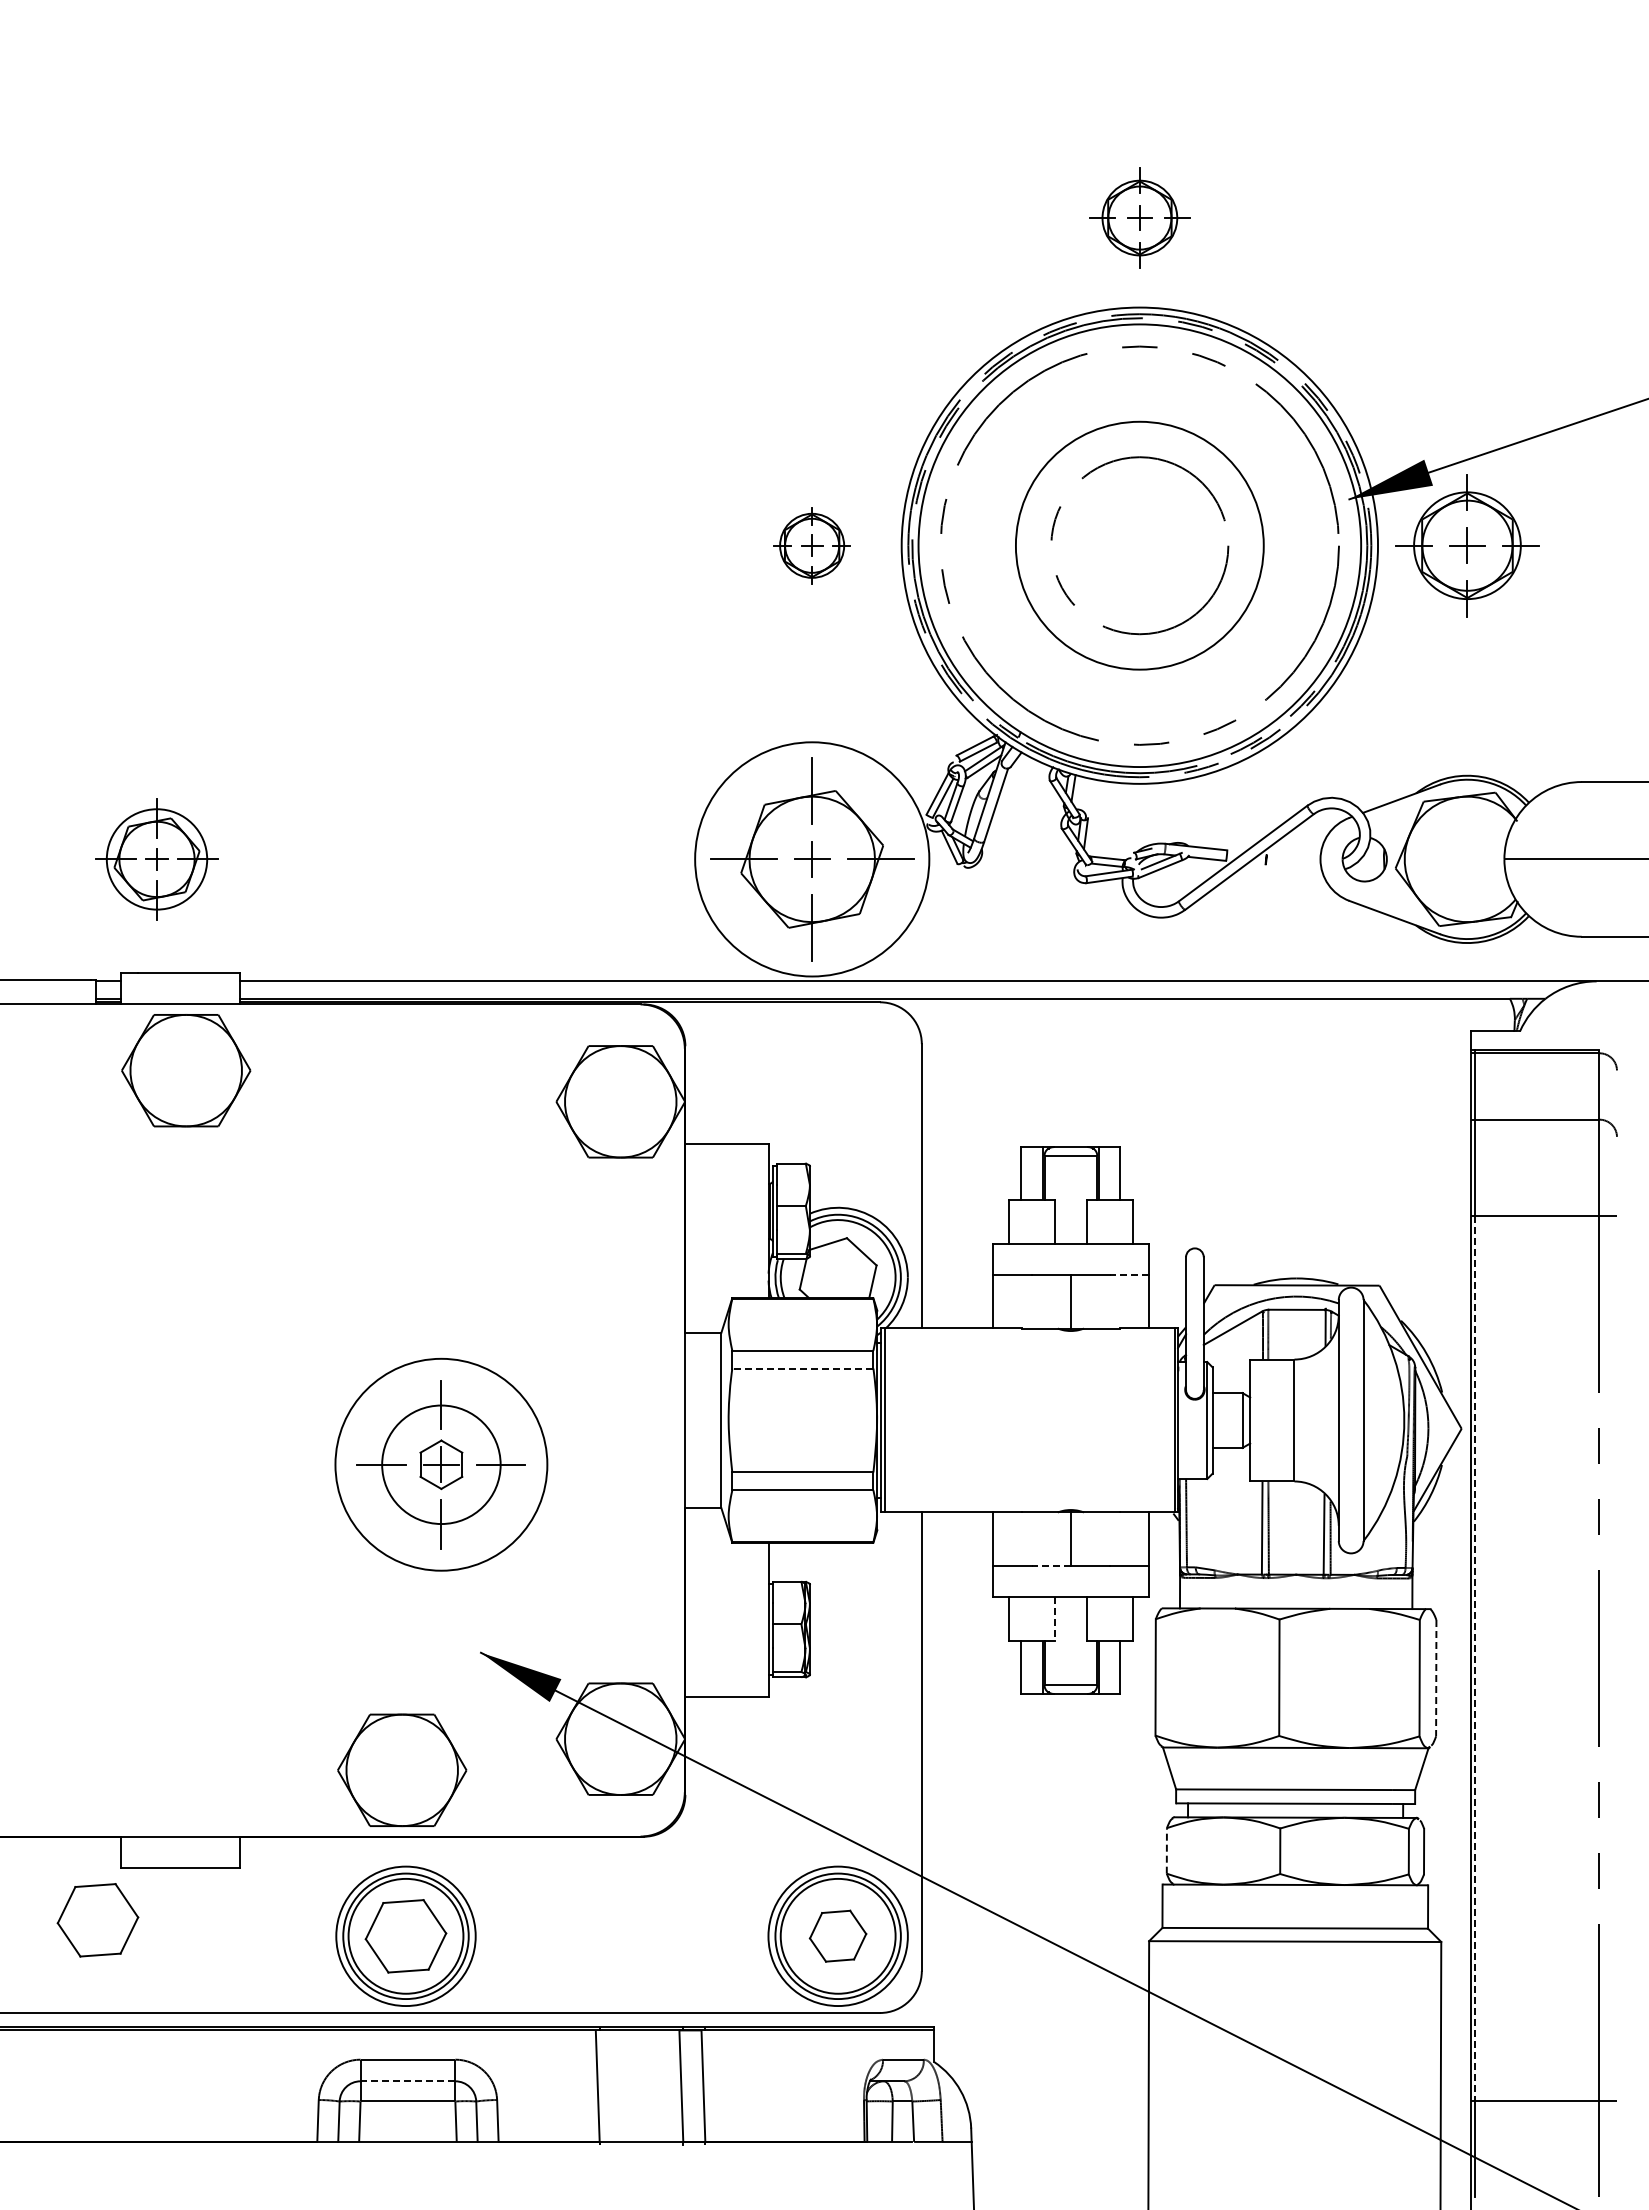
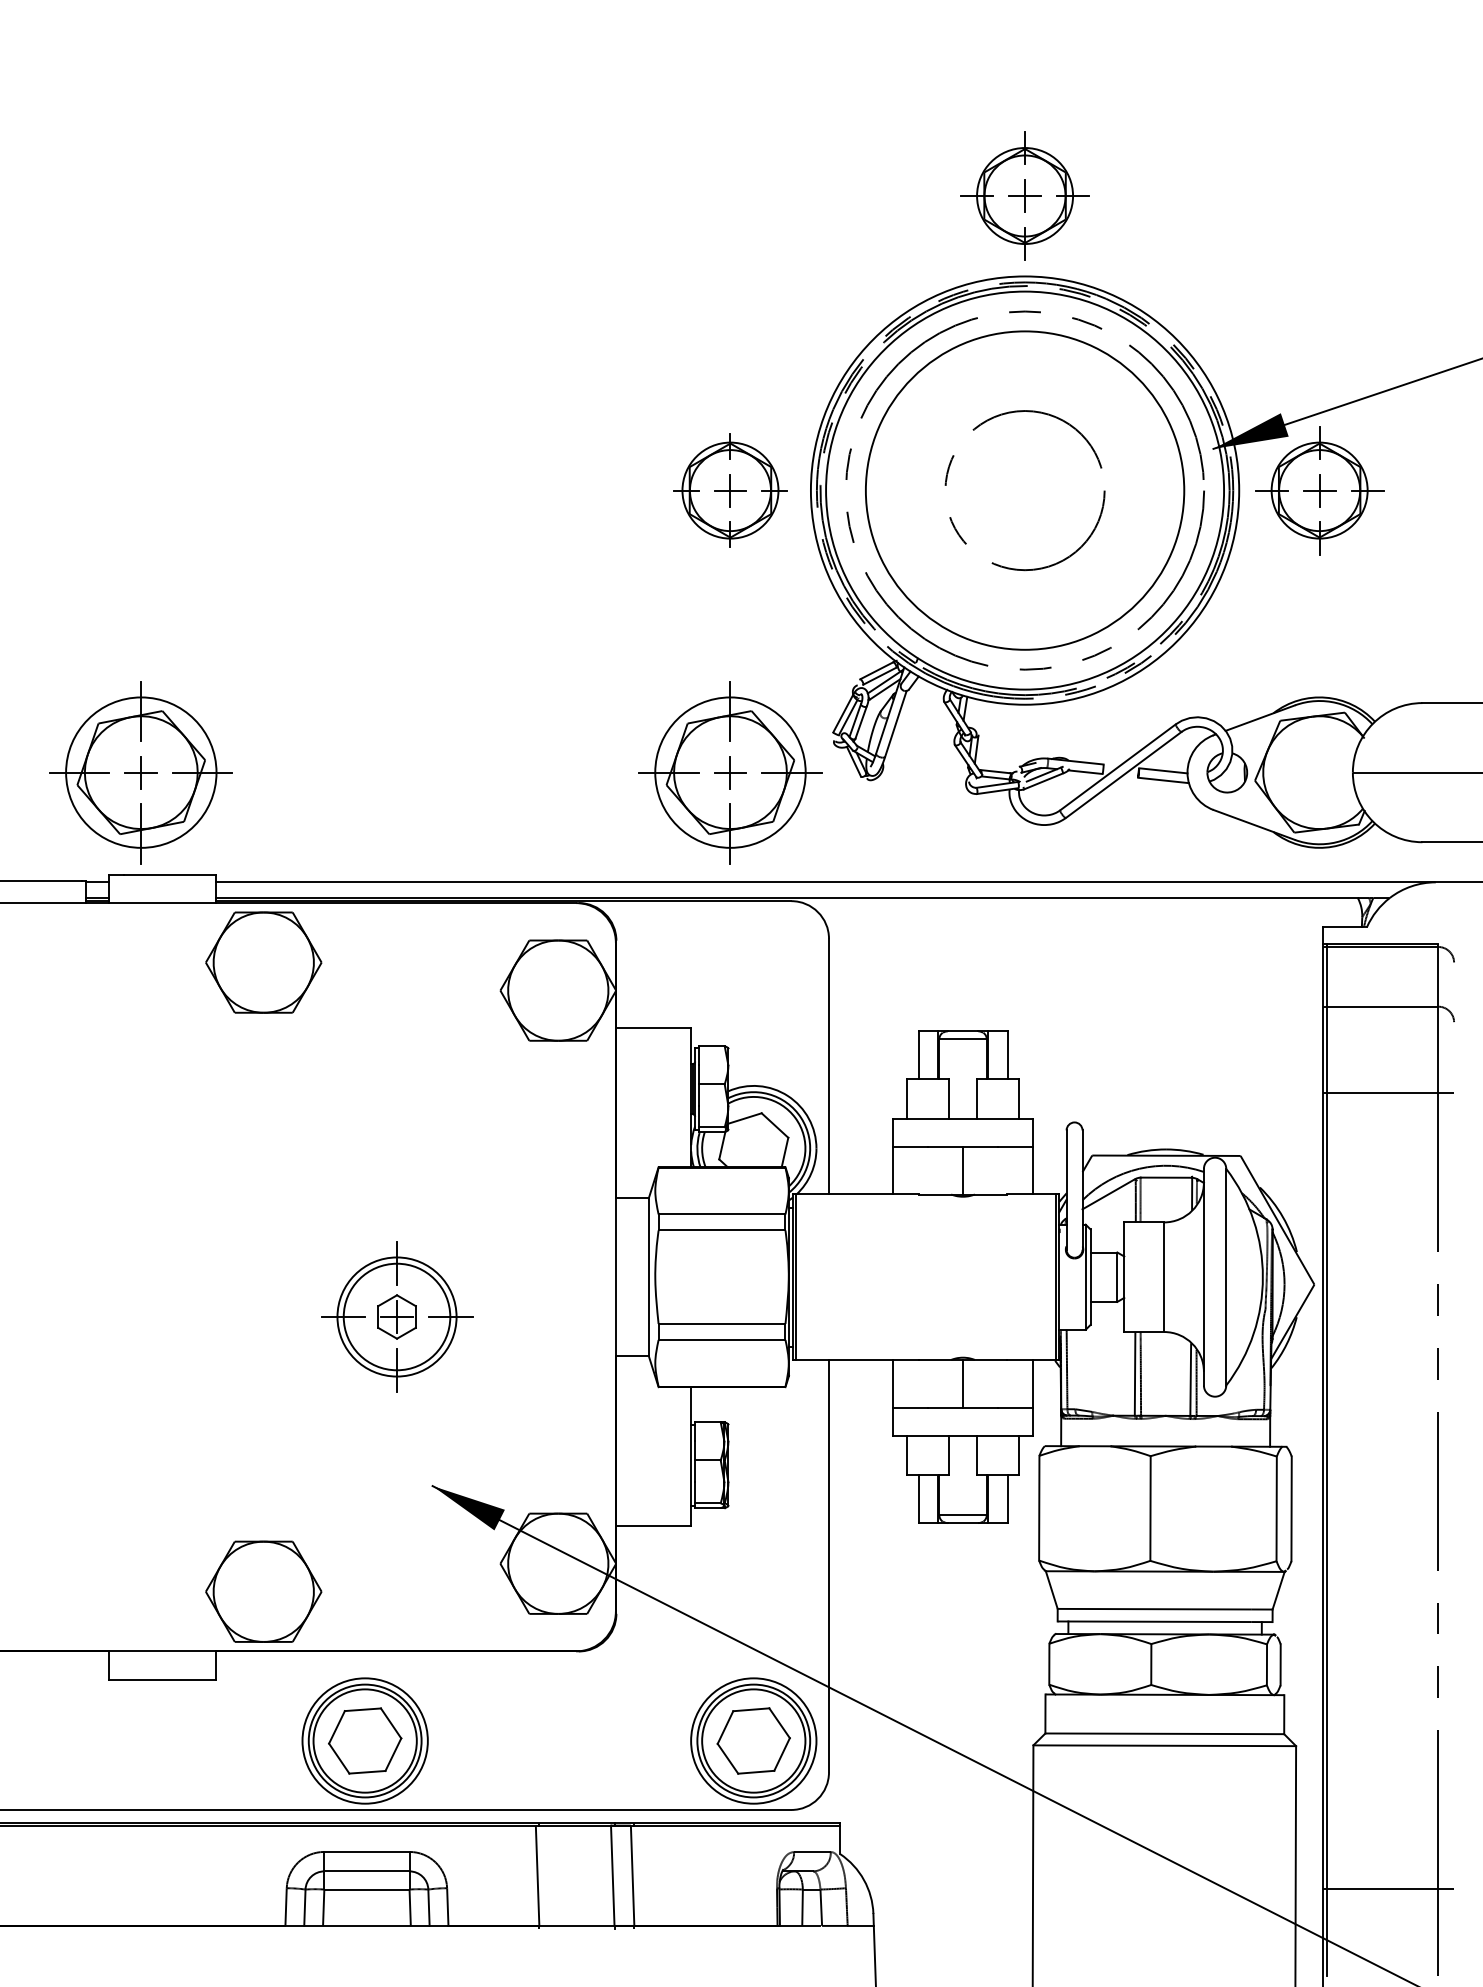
part: (1139, 217) -> (1024, 195), size x1.43
part: (811, 545) -> (729, 490), size x1.67
circle: (1139, 545) -> (1024, 490), size x1.43
line: (1293, 857) -> (1163, 770), added
part: (156, 859) -> (140, 772), size x1.67
circle: (811, 859) -> (729, 772), size x0.71
line: (1293, 868) -> (1163, 780), added
part: (186, 1070) -> (264, 962), moved
line: (1128, 1275) -> (1014, 1146), dashed -> solid
line: (802, 1368) -> (721, 1230), dashed -> solid
circle: (441, 1464) -> (397, 1316), size x0.62
line: (1050, 1565) -> (944, 1407), dashed -> solid
line: (1055, 1619) -> (949, 1456), dashed -> solid
line: (1475, 1658) -> (1326, 1491), dashed -> solid
line: (1436, 1678) -> (1291, 1509), dashed -> solid
part: (402, 1770) -> (264, 1591), moved
line: (1166, 1850) -> (1049, 1663), dashed -> solid
part: (97, 1920) -> (87, 1726), removed
part: (837, 1935) -> (753, 1740), size x1.43
line: (407, 2081) -> (366, 1871), dashed -> solid

